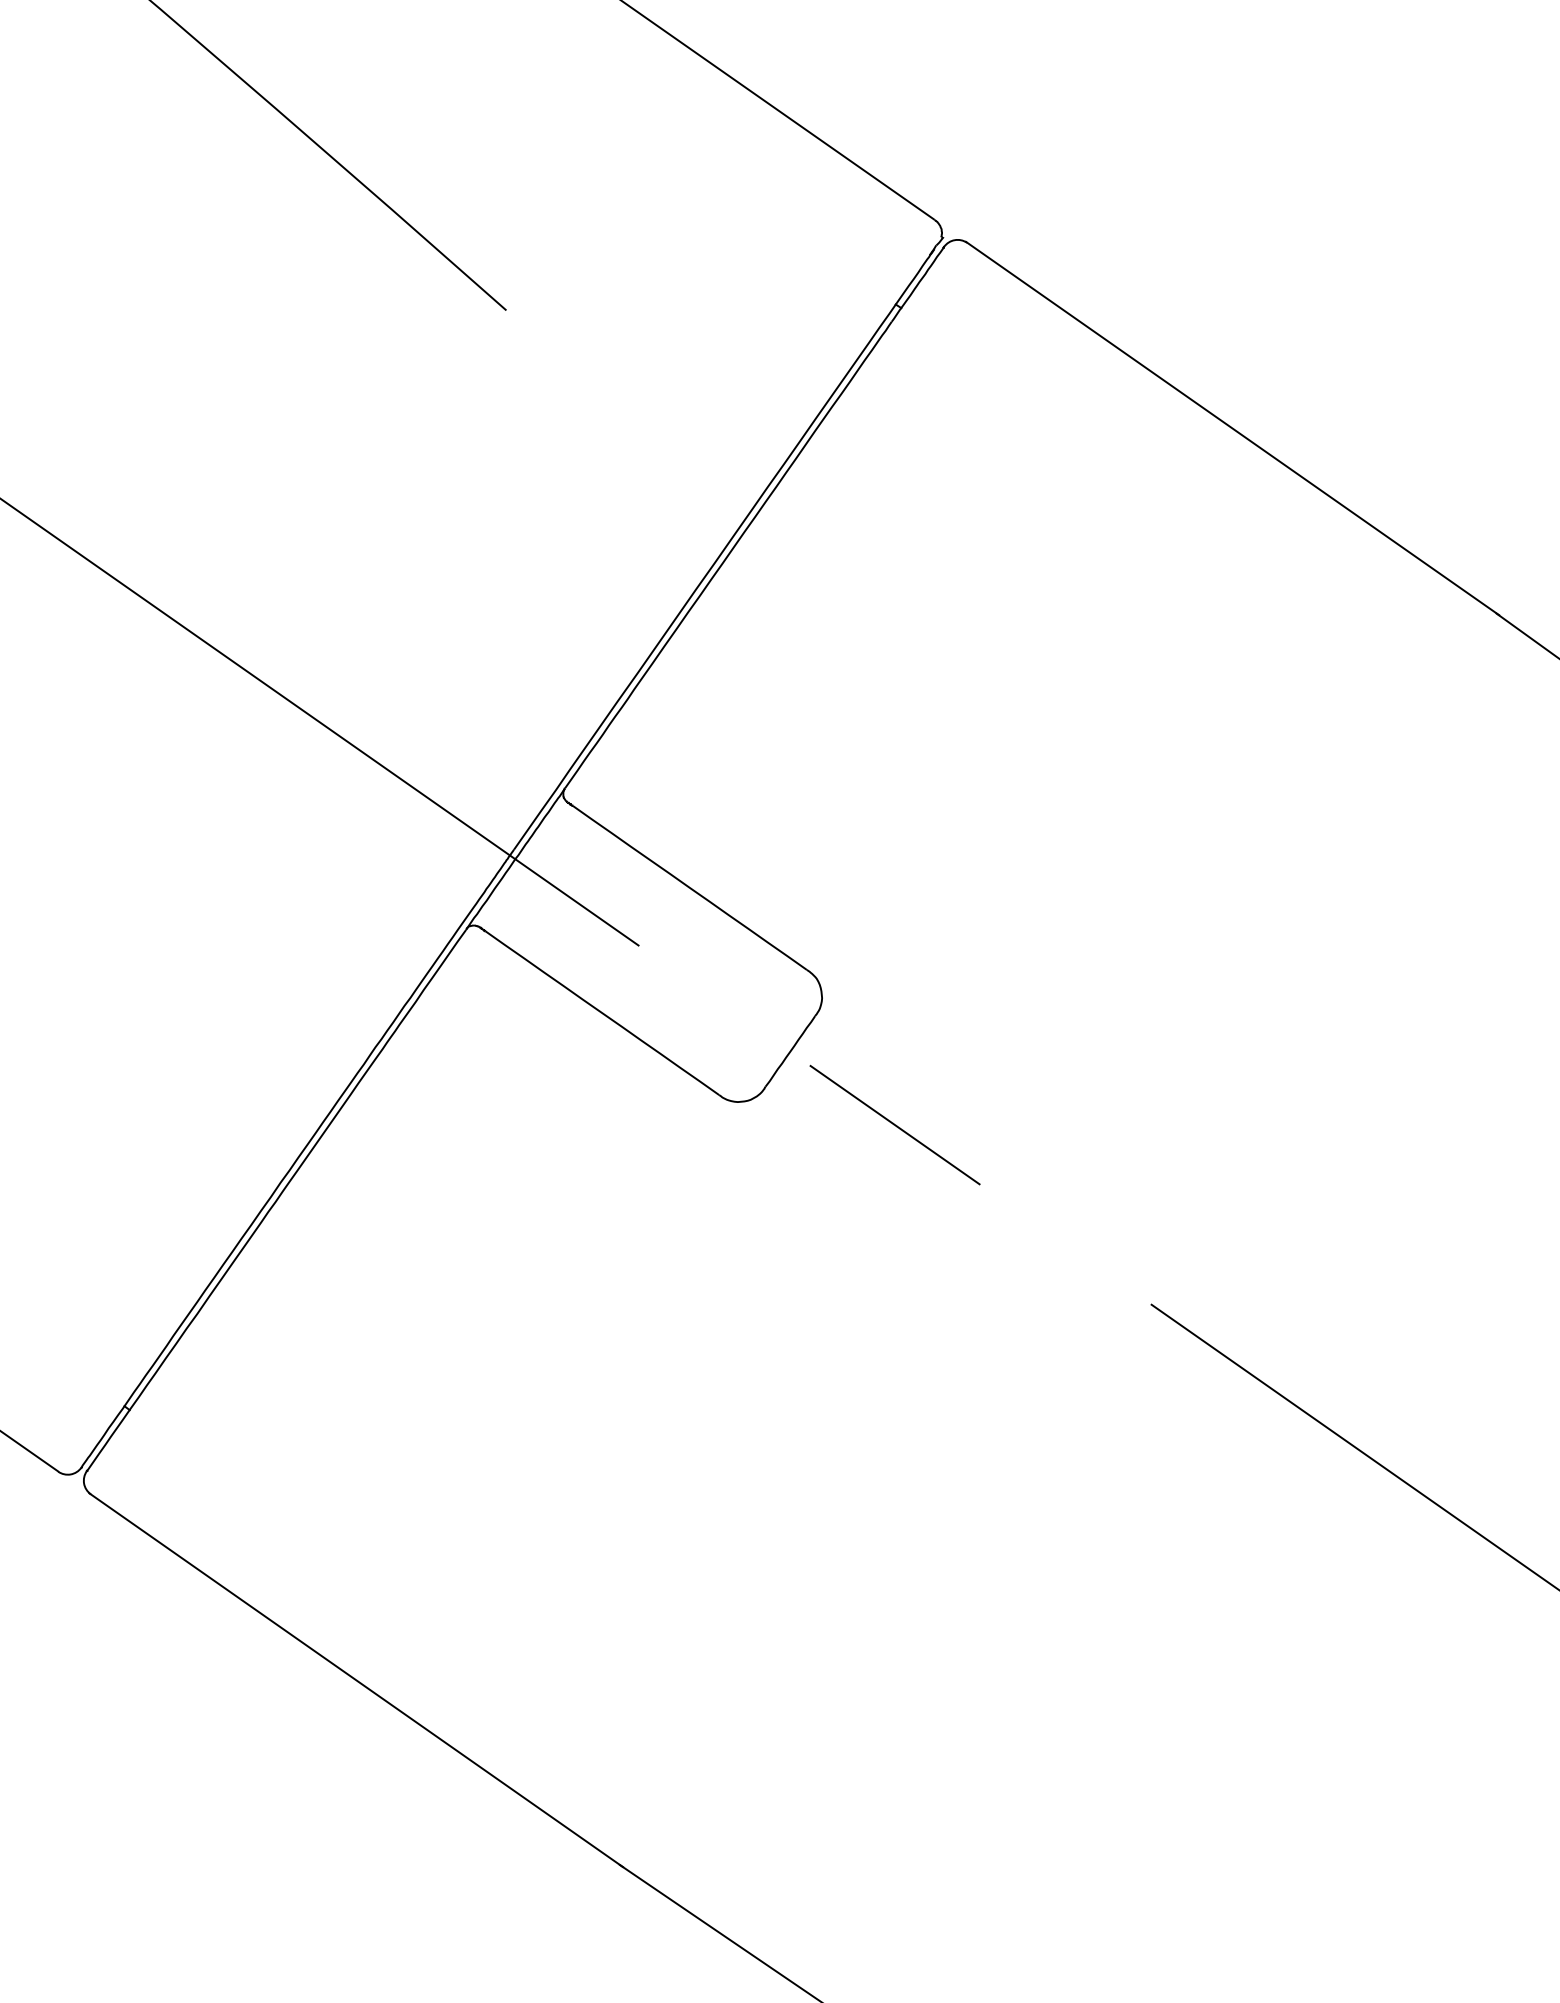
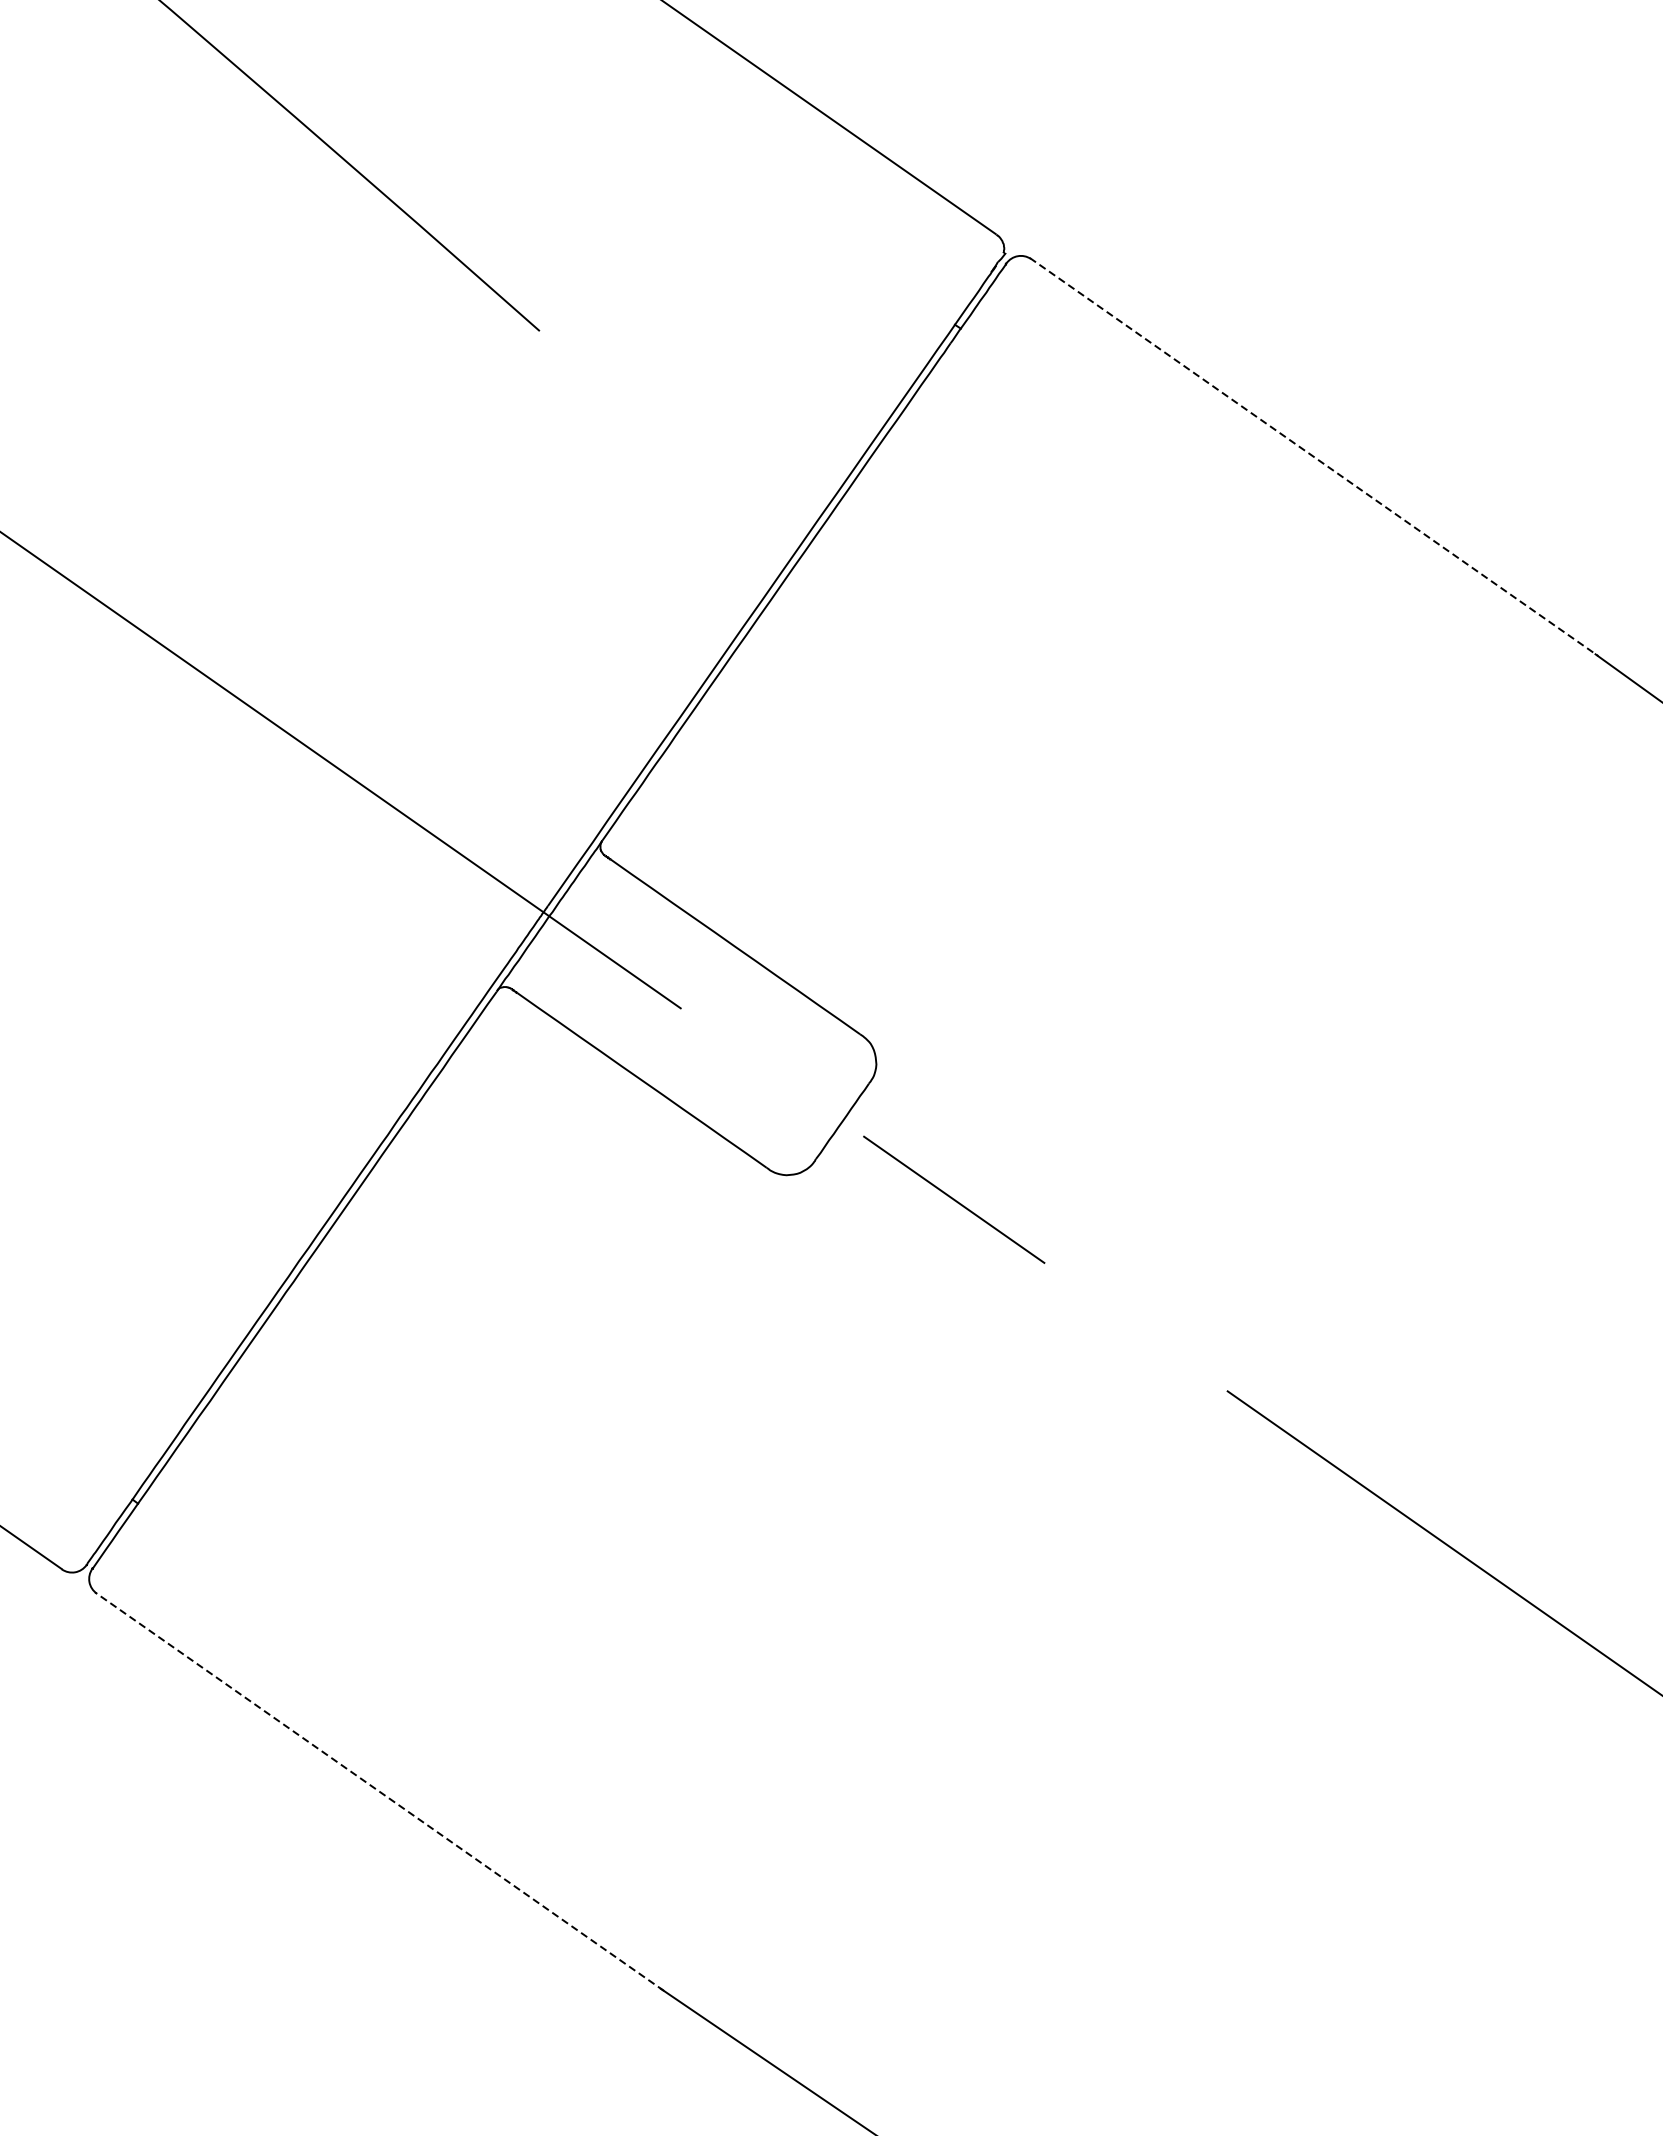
line: (1233, 428) -> (1315, 457), solid -> dashed
line: (356, 1680) -> (379, 1792), solid -> dashed

